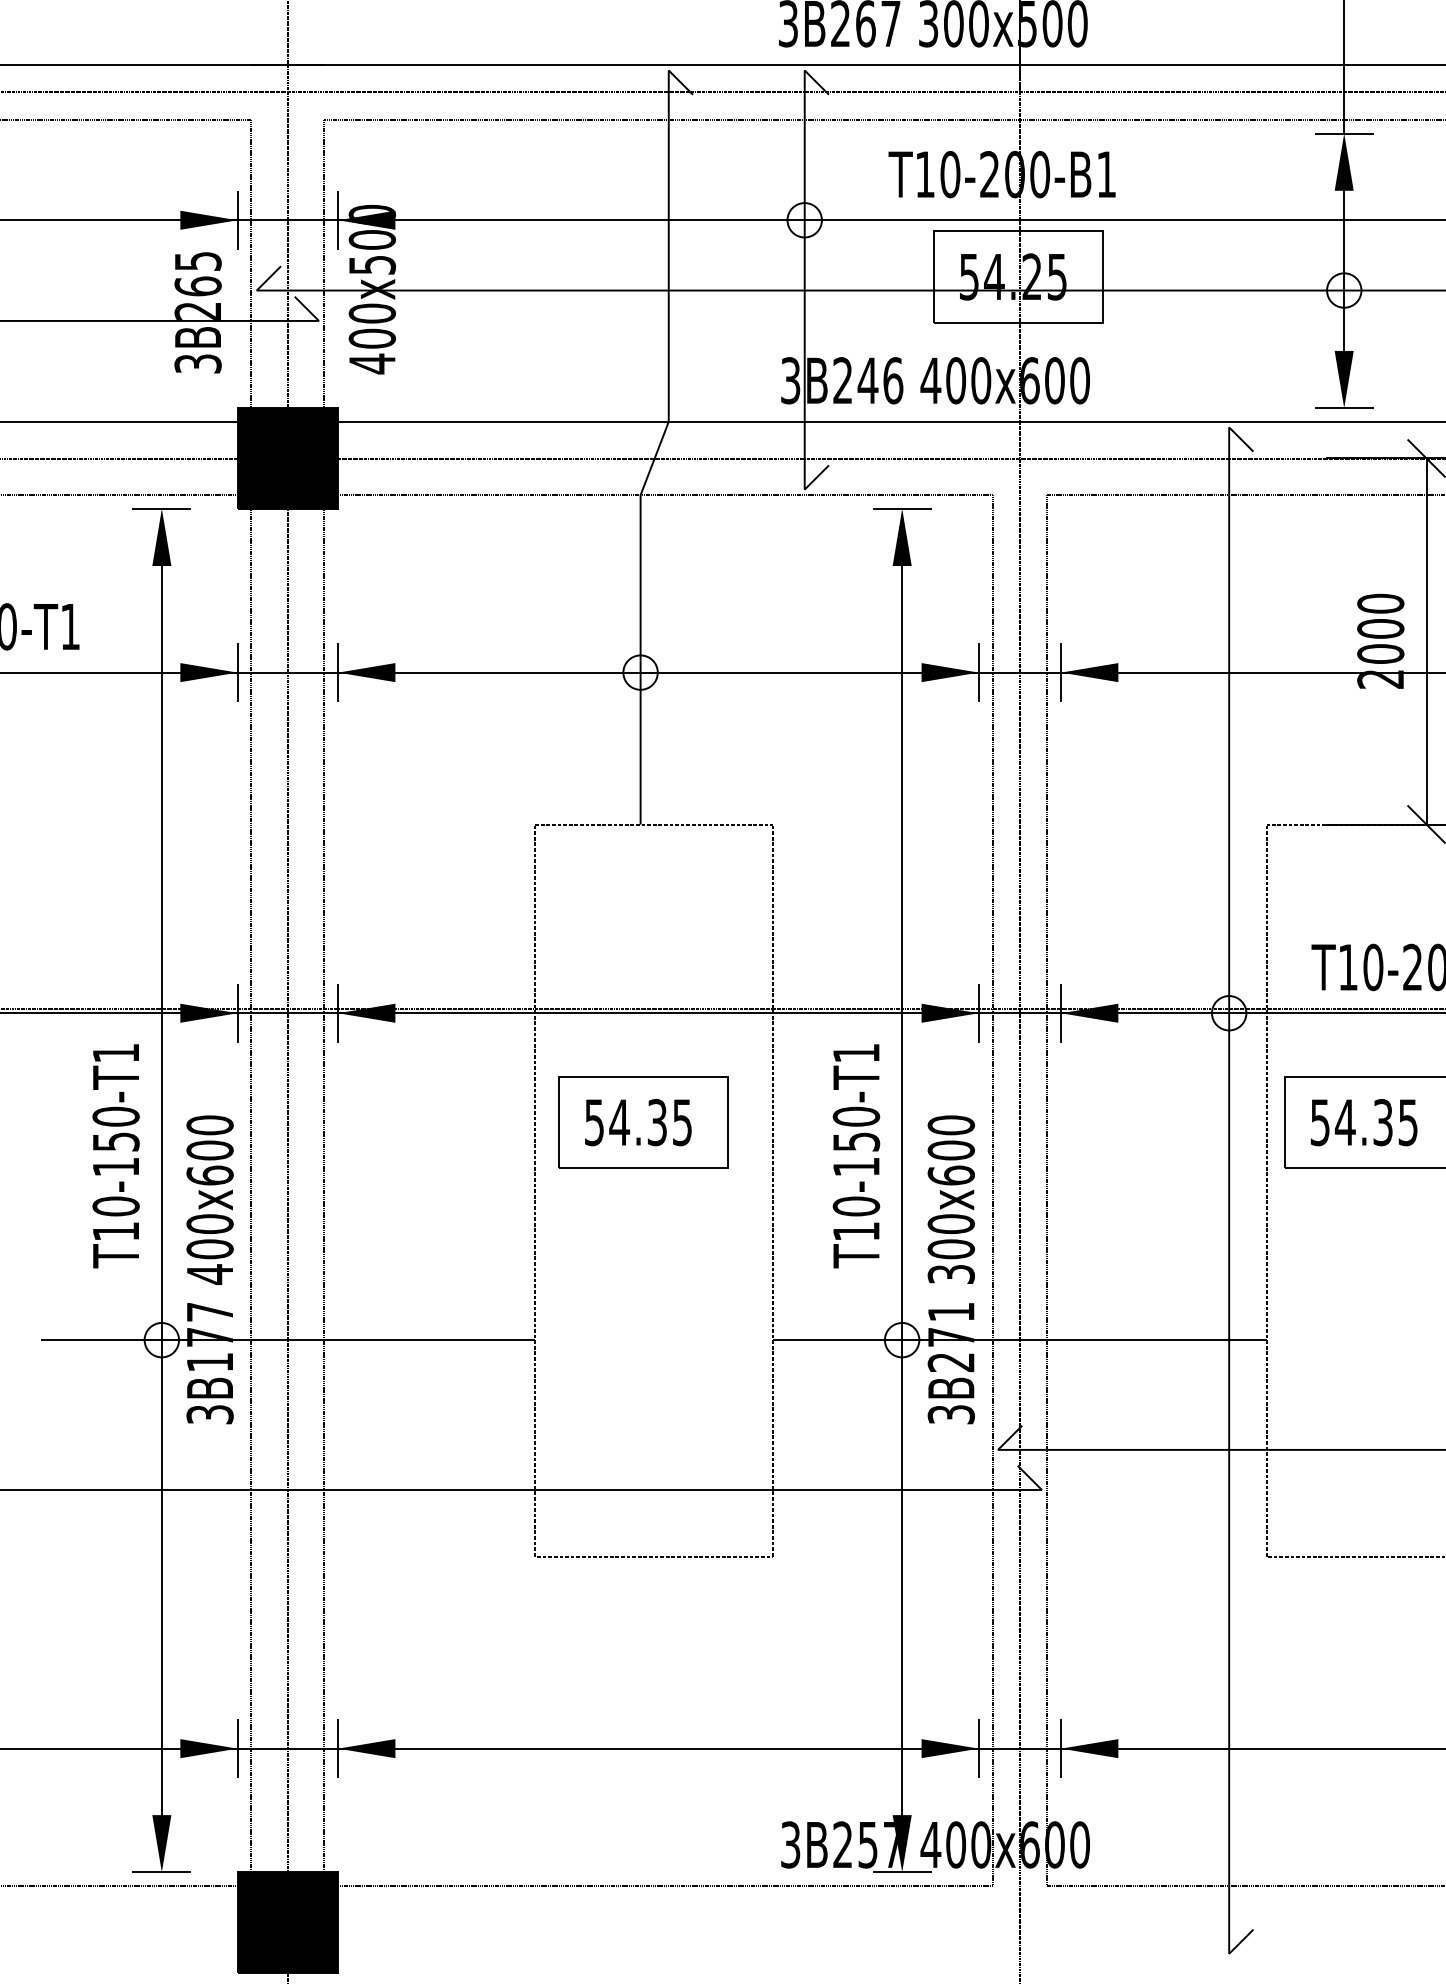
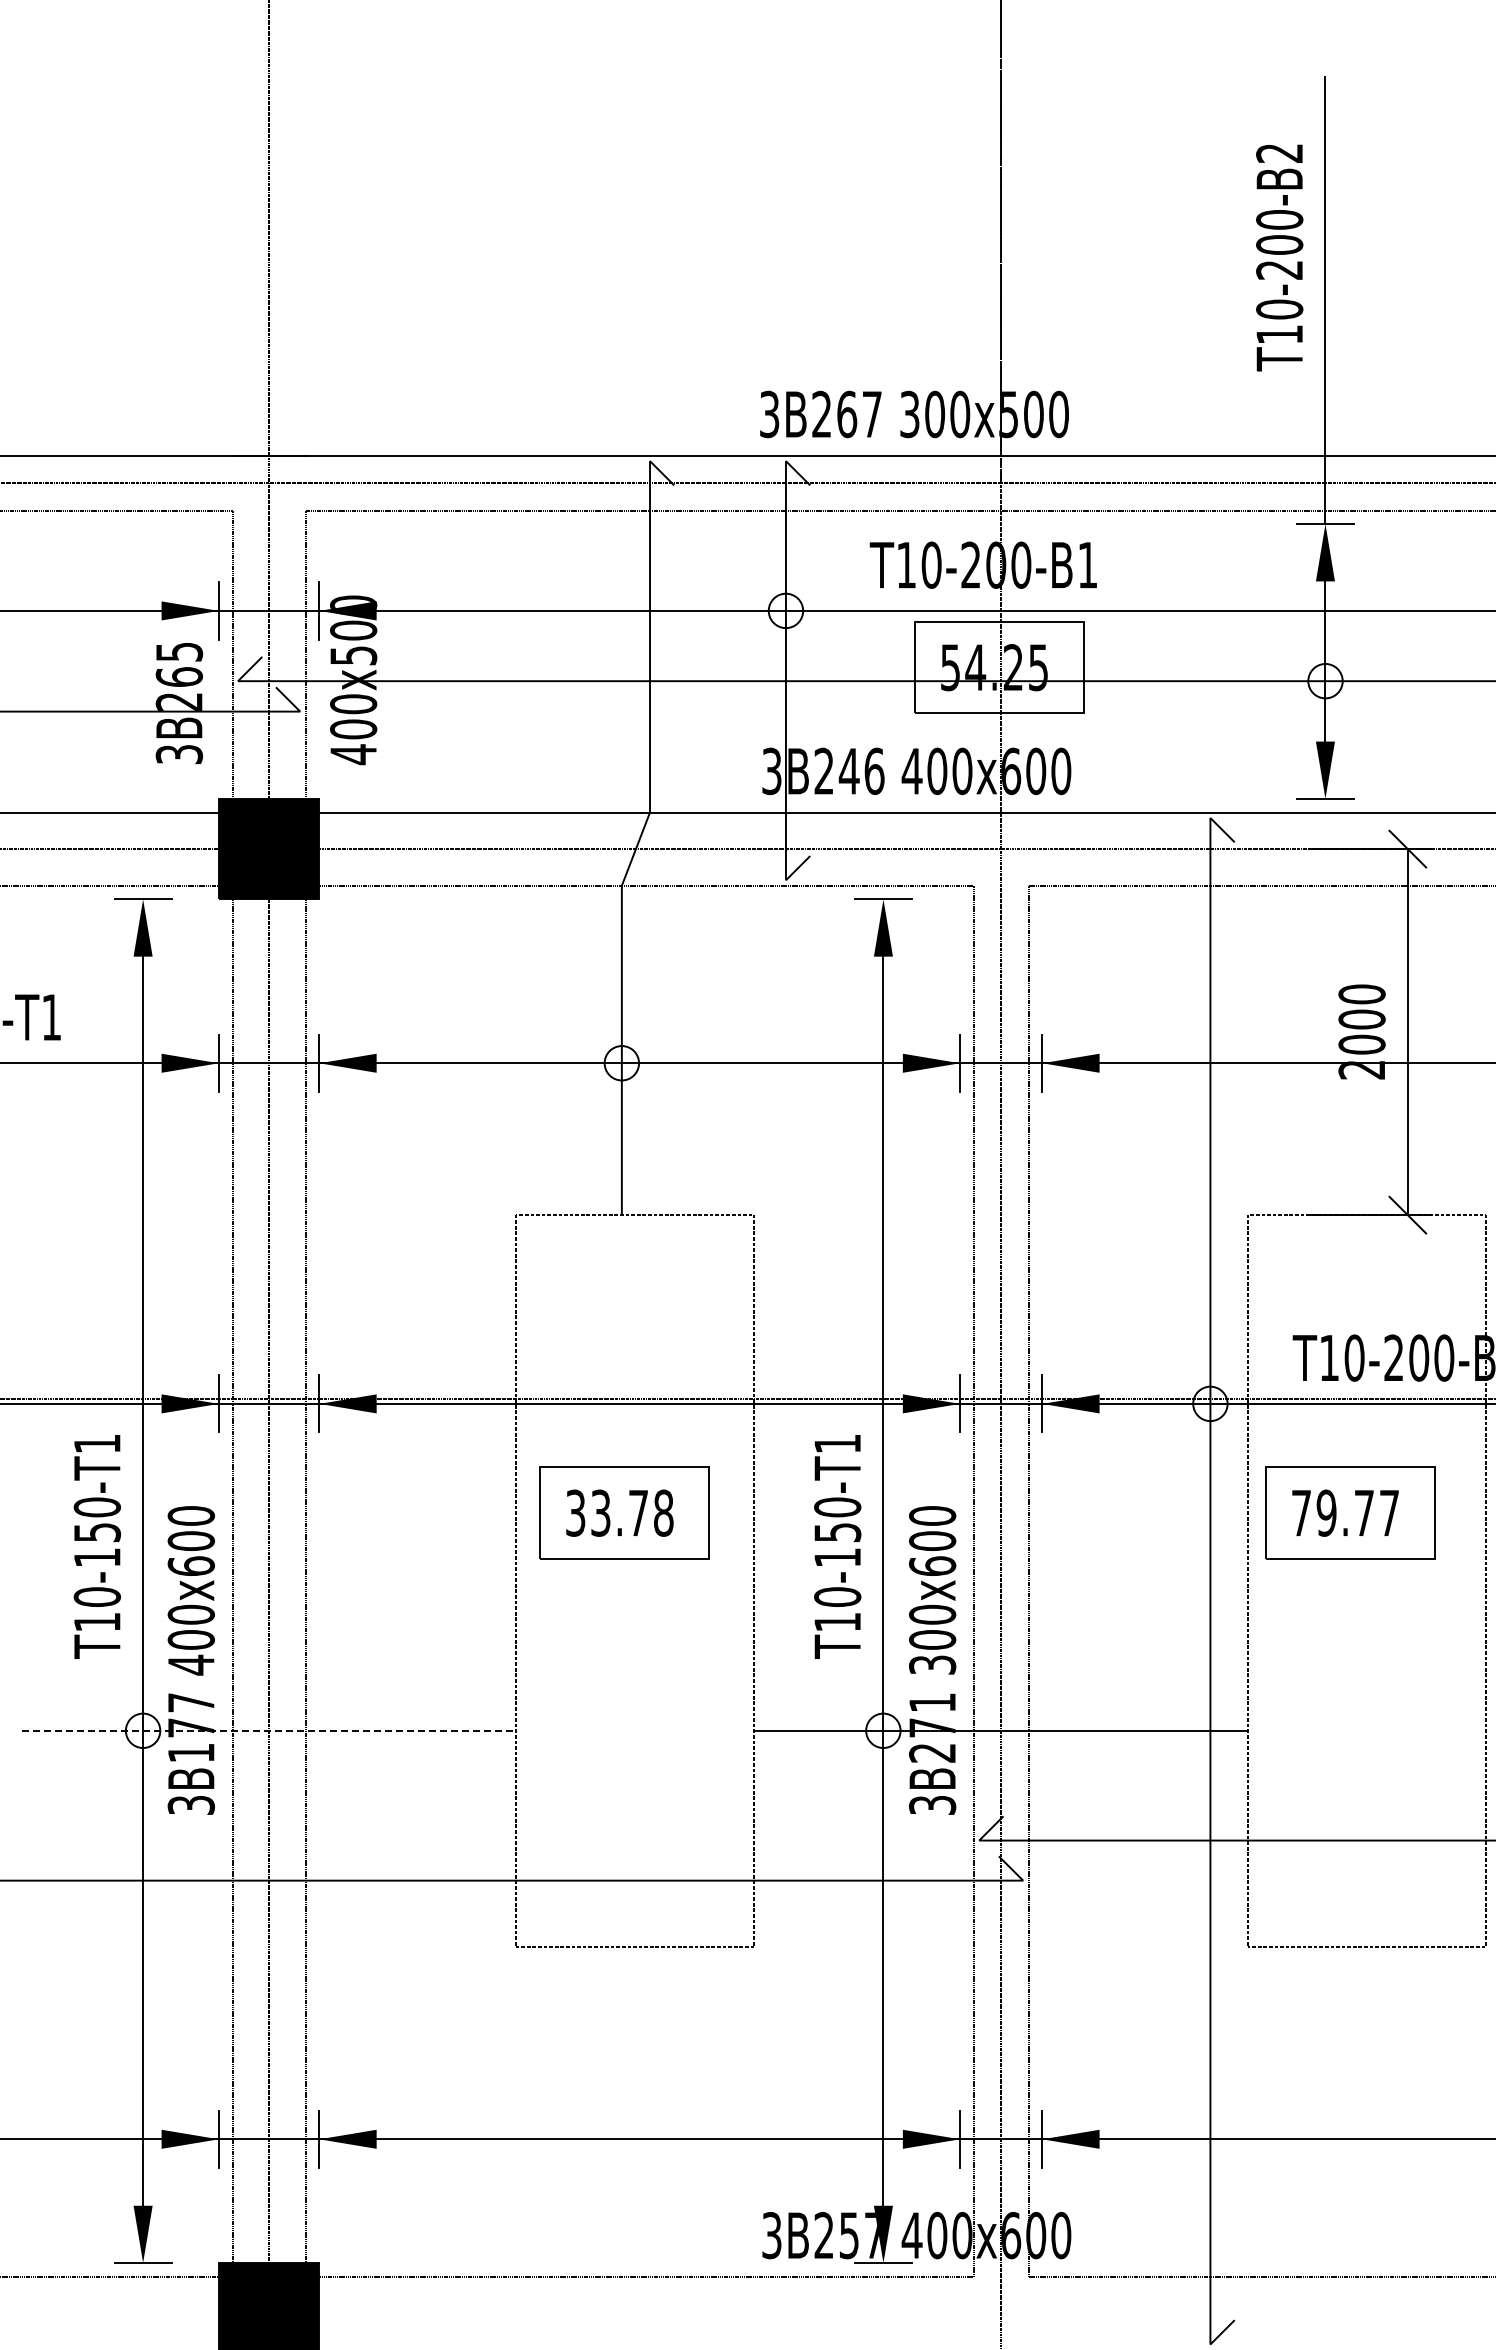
text: (638, 1121) -> (619, 1512), 54.35 -> 33.78
text: (1364, 1121) -> (1345, 1512), 54.35 -> 79.77
line: (288, 1339) -> (269, 1730), solid -> dashed

